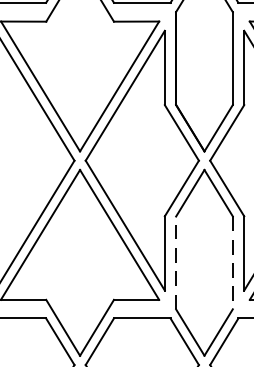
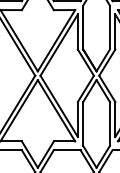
line: (231, 261) -> (109, 123), dashed -> solid
line: (176, 264) -> (83, 124), dashed -> solid

